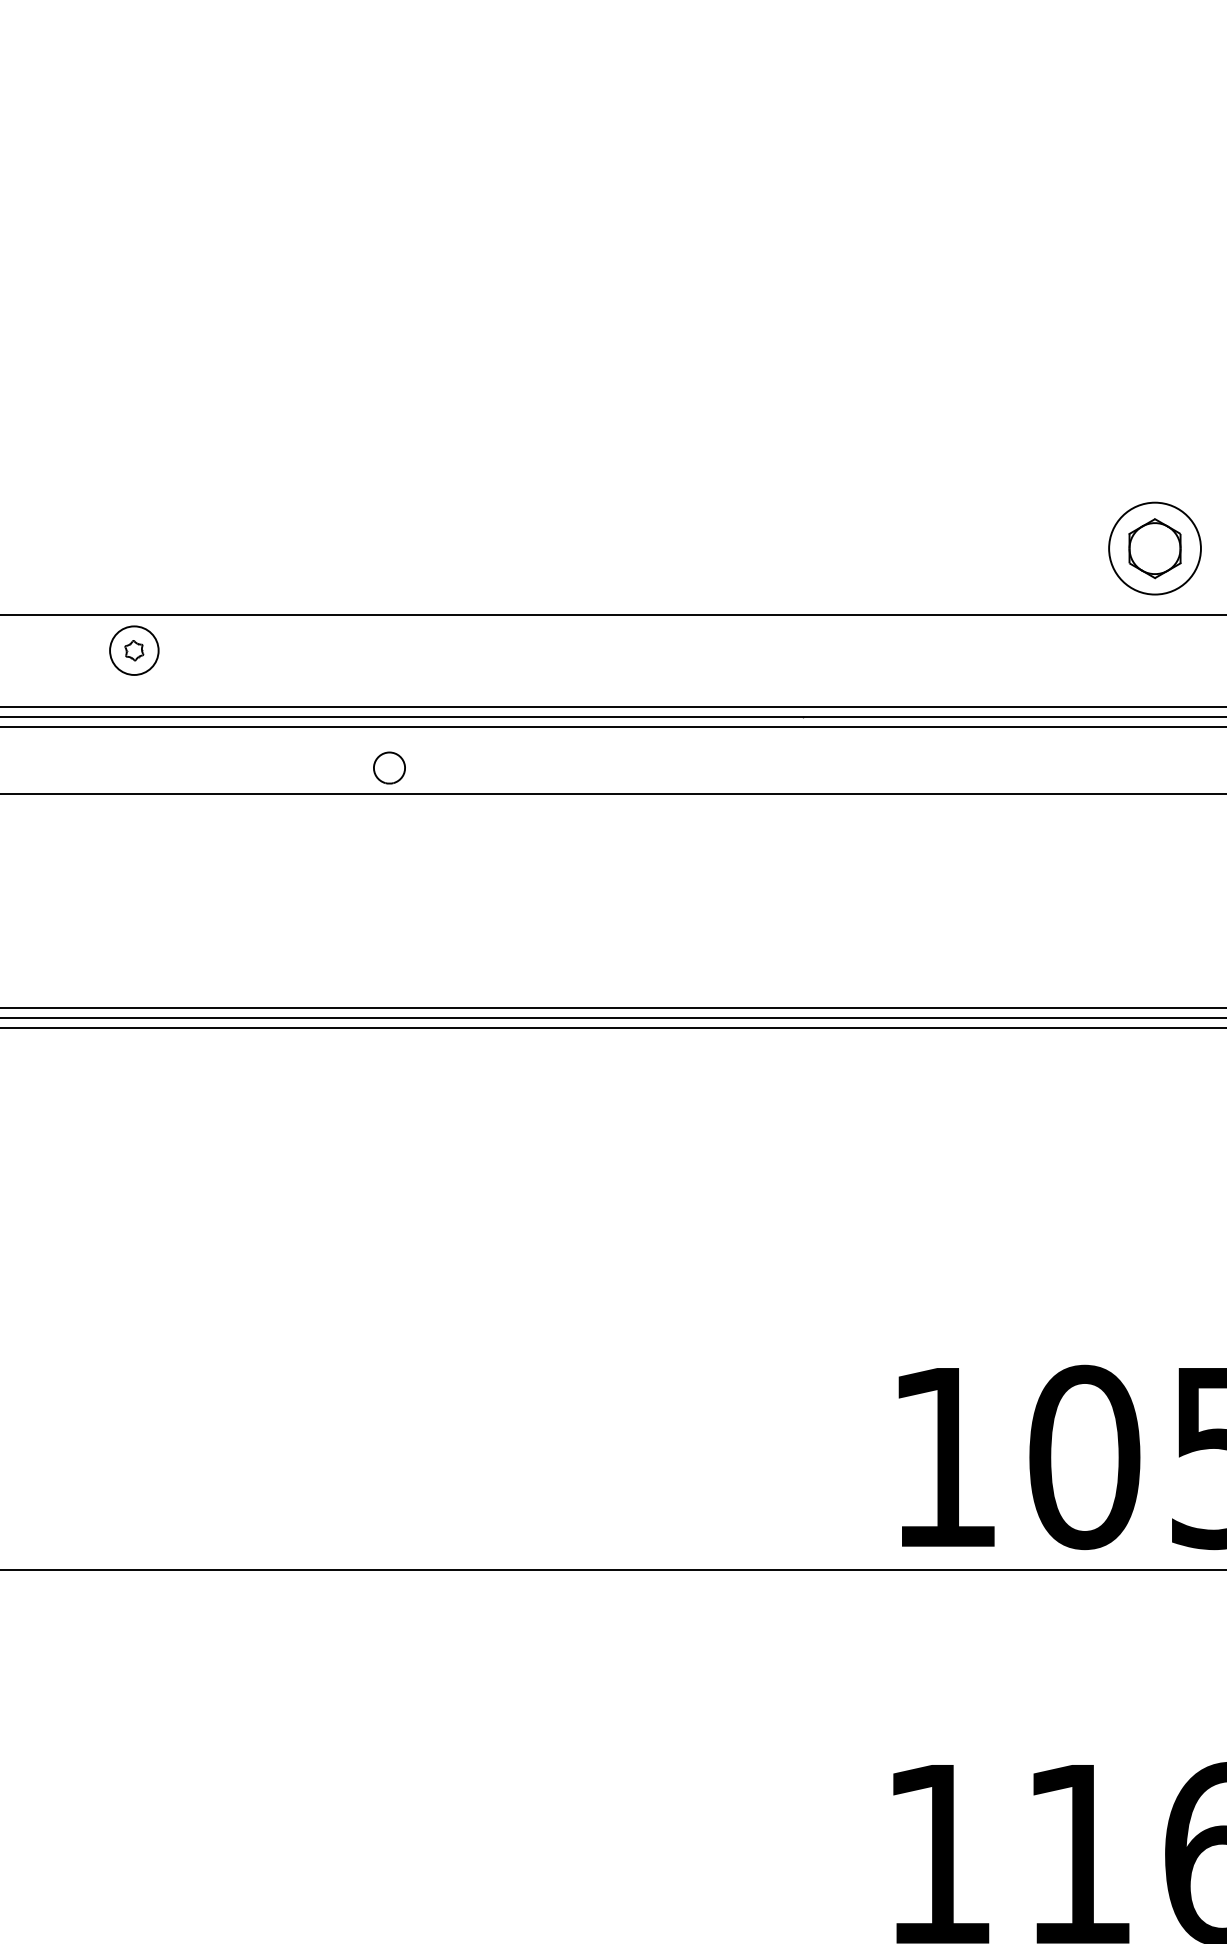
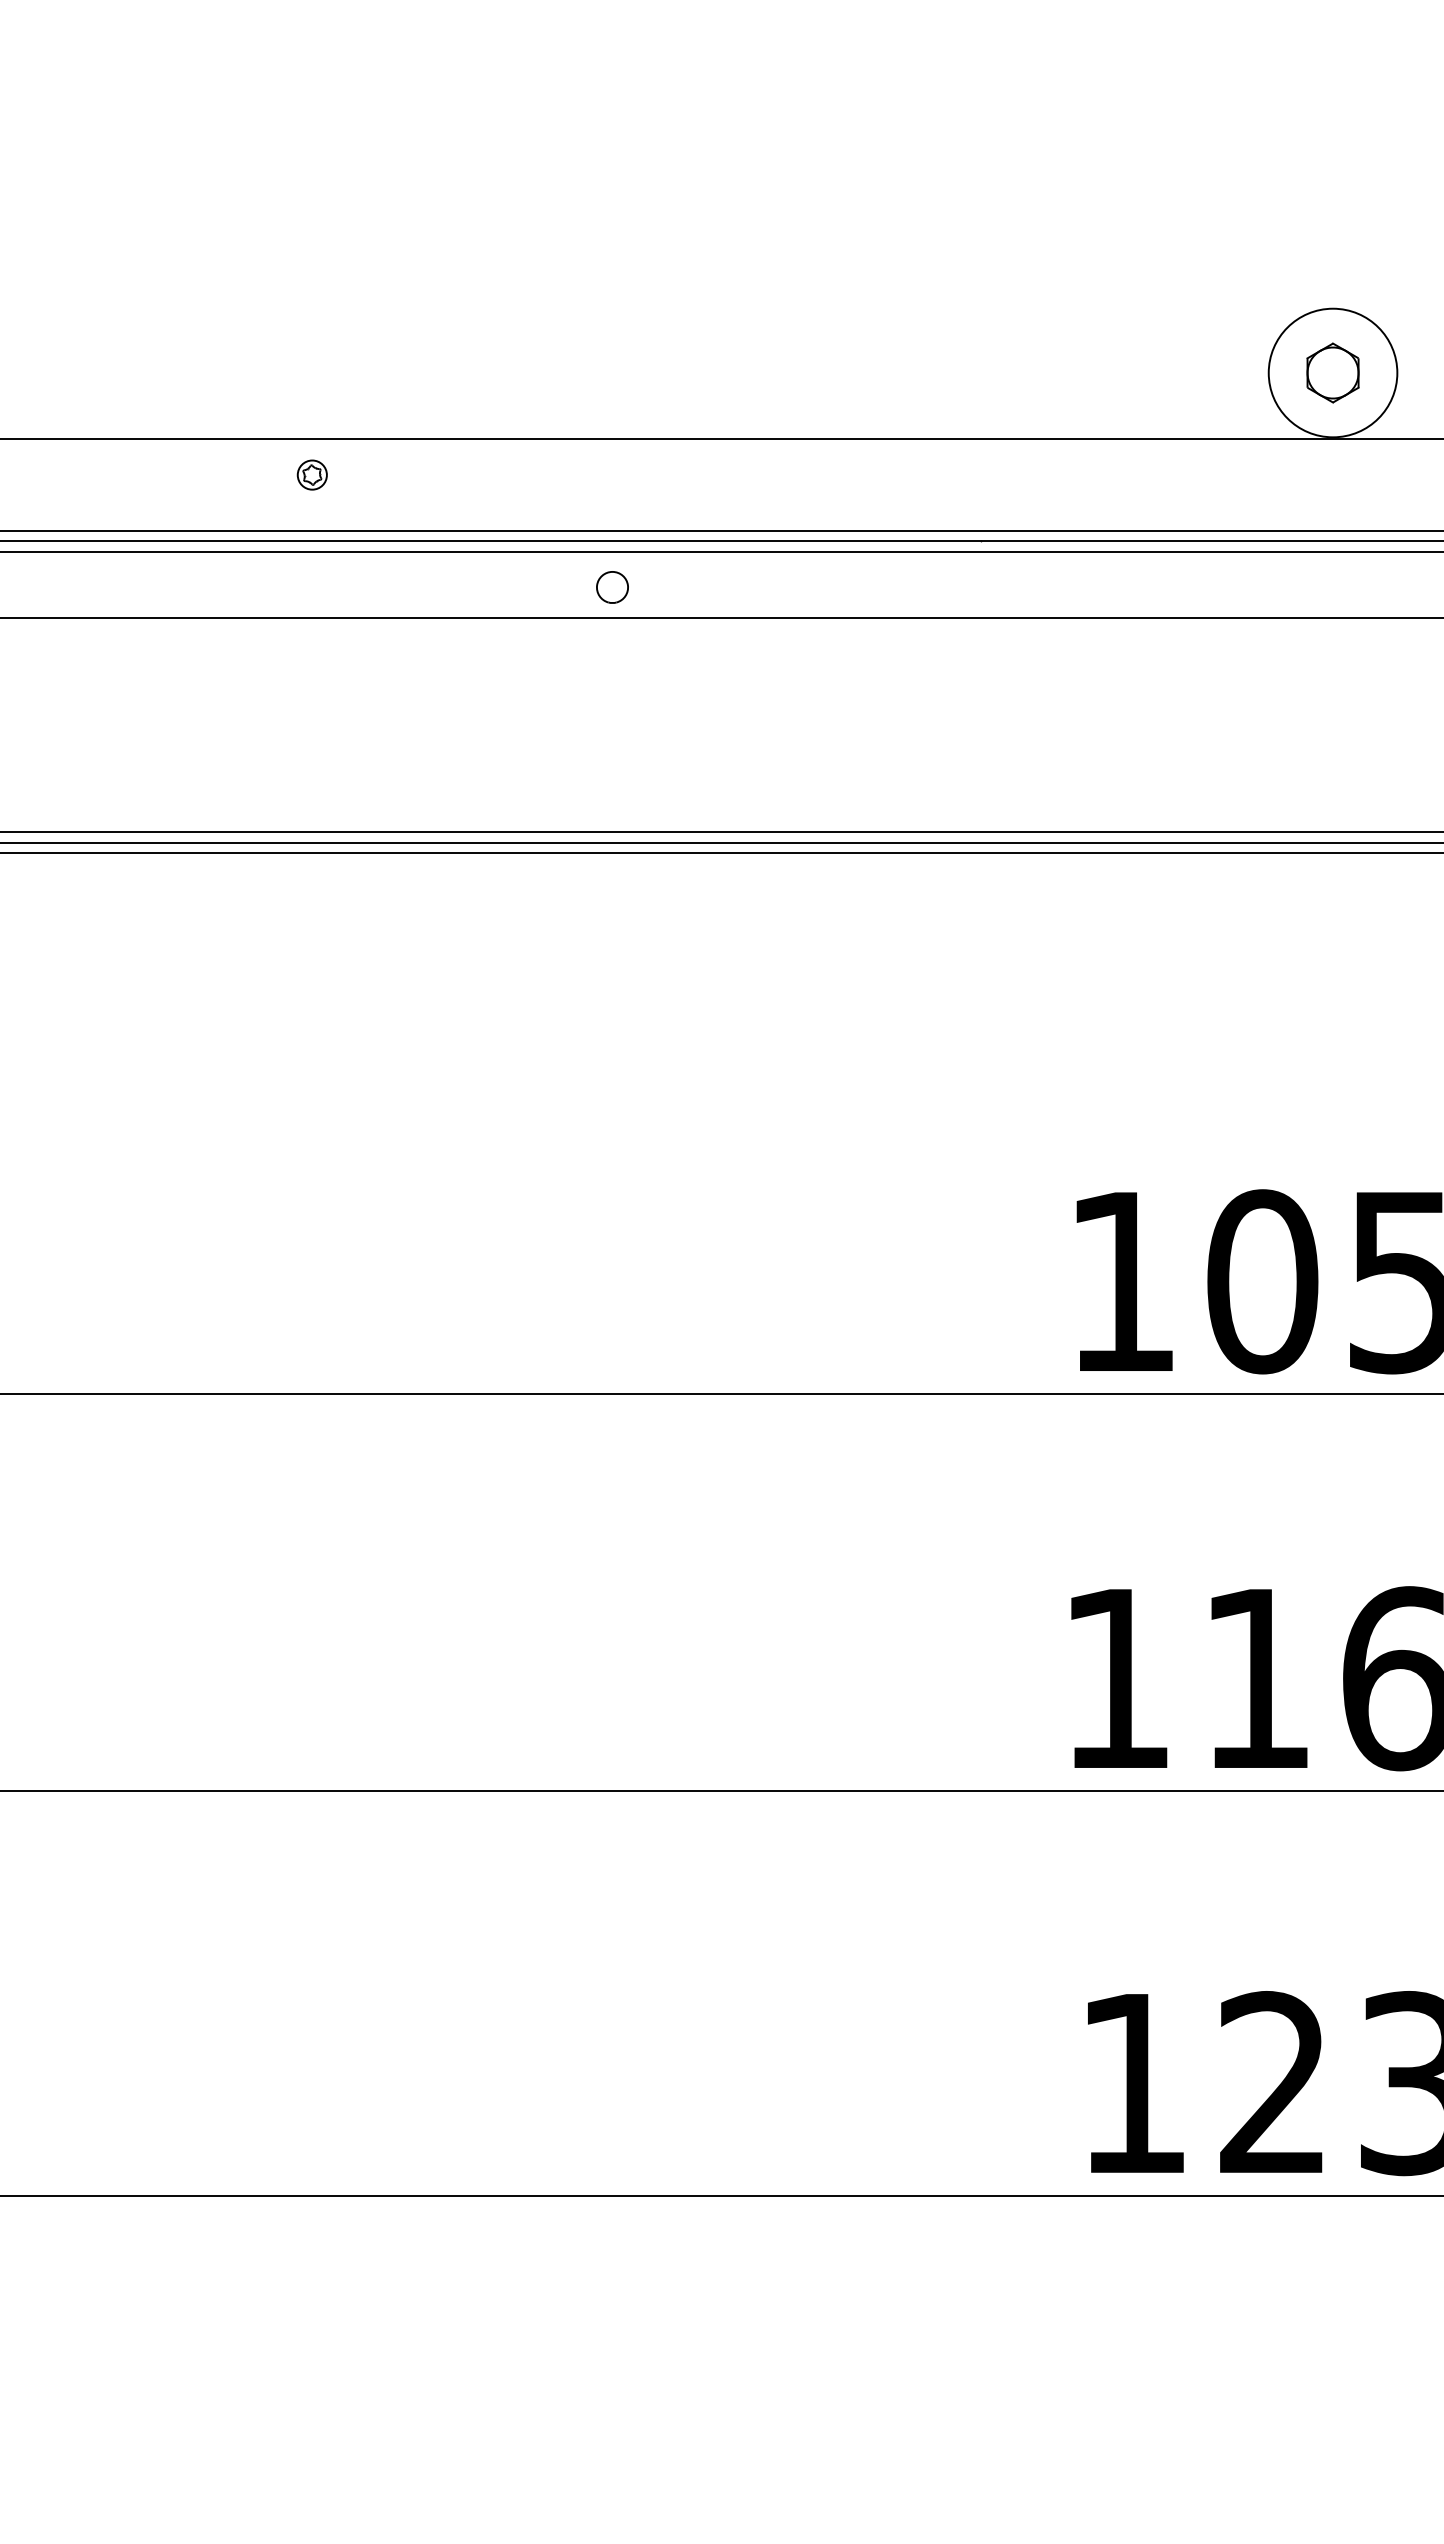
circle: (1154, 548) -> (1332, 372), size x1.4
circle: (134, 650) -> (312, 474), size x0.6
part: (389, 768) -> (612, 587), moved

